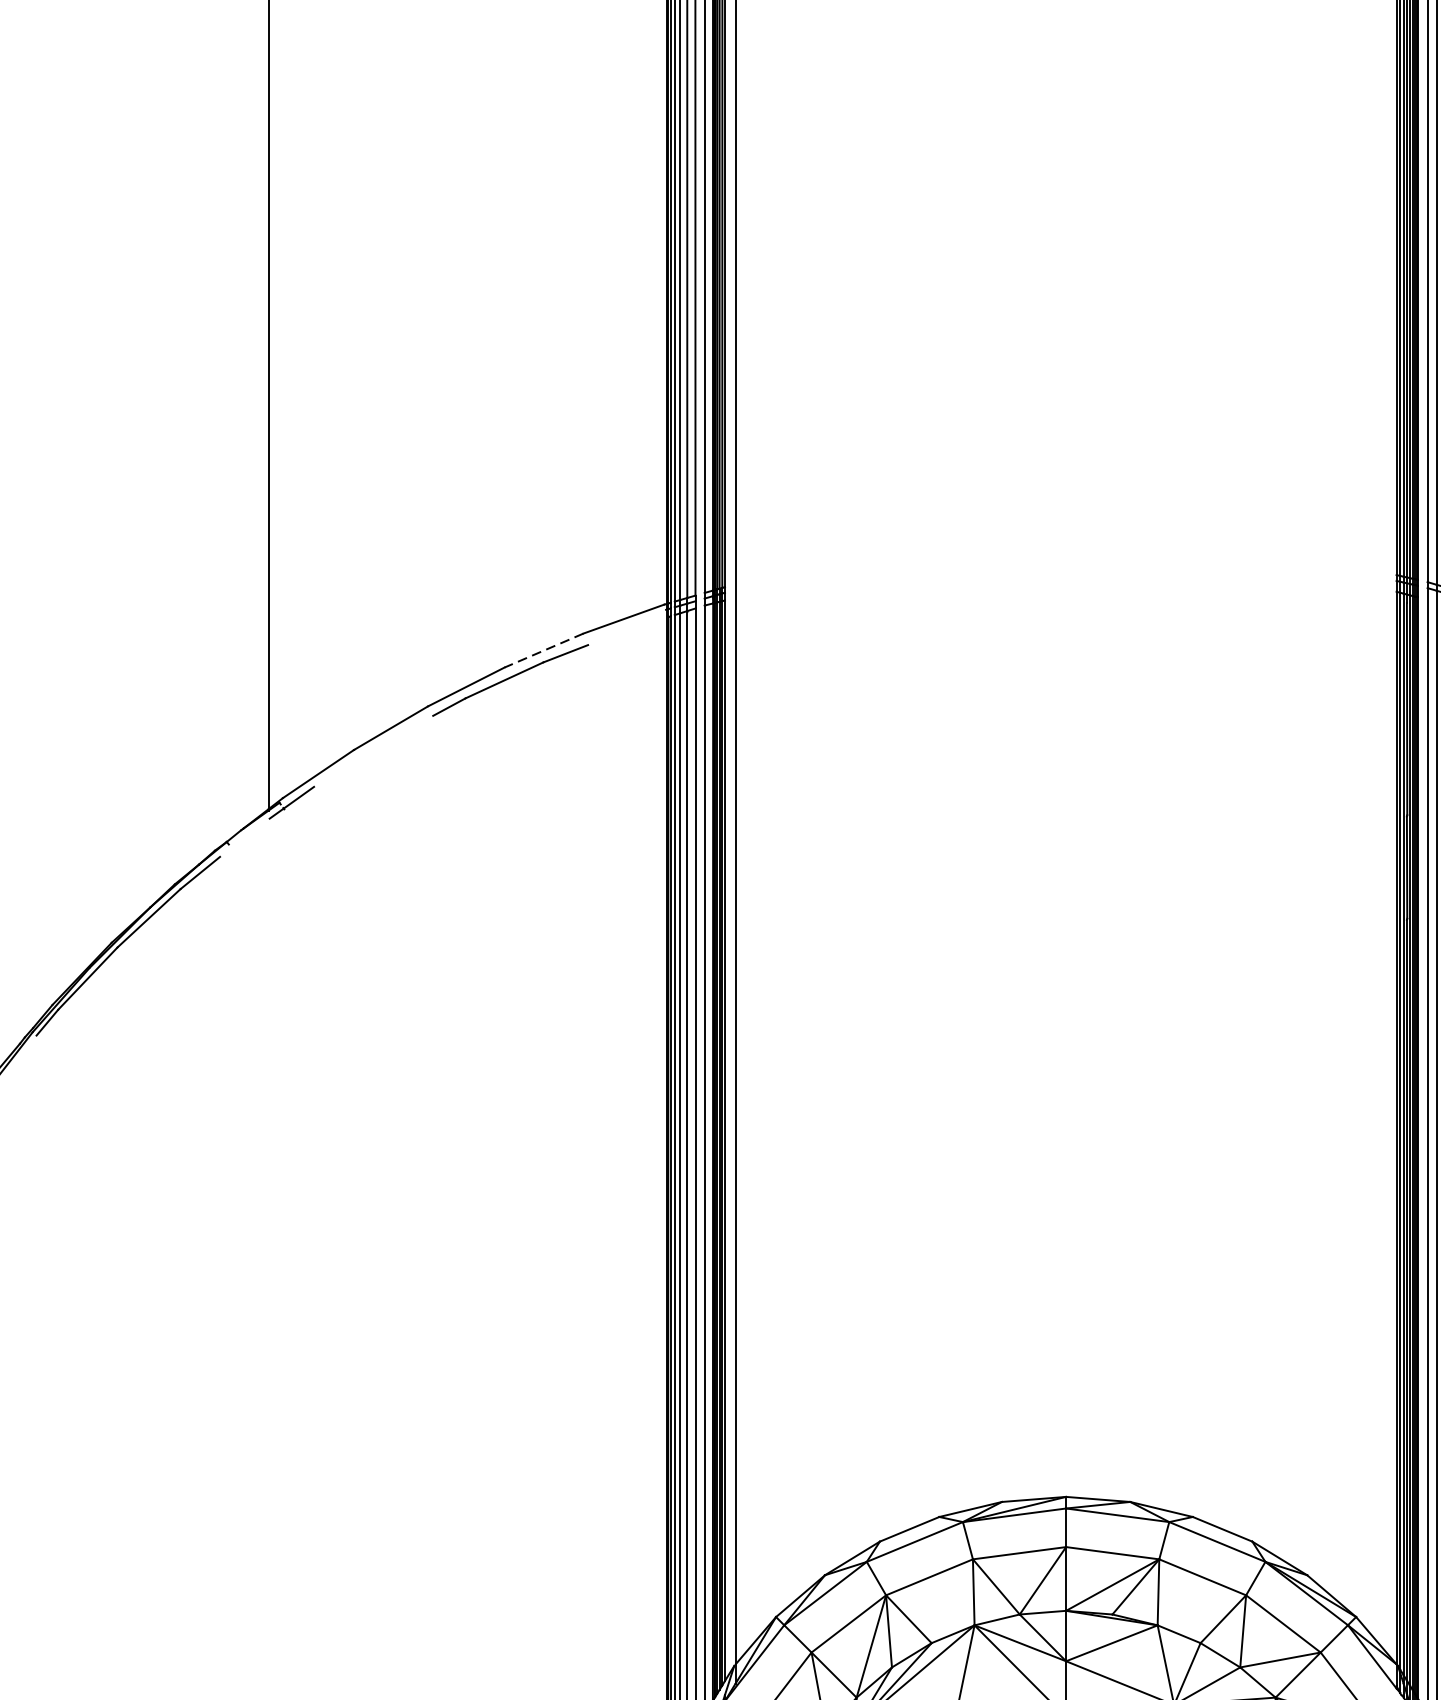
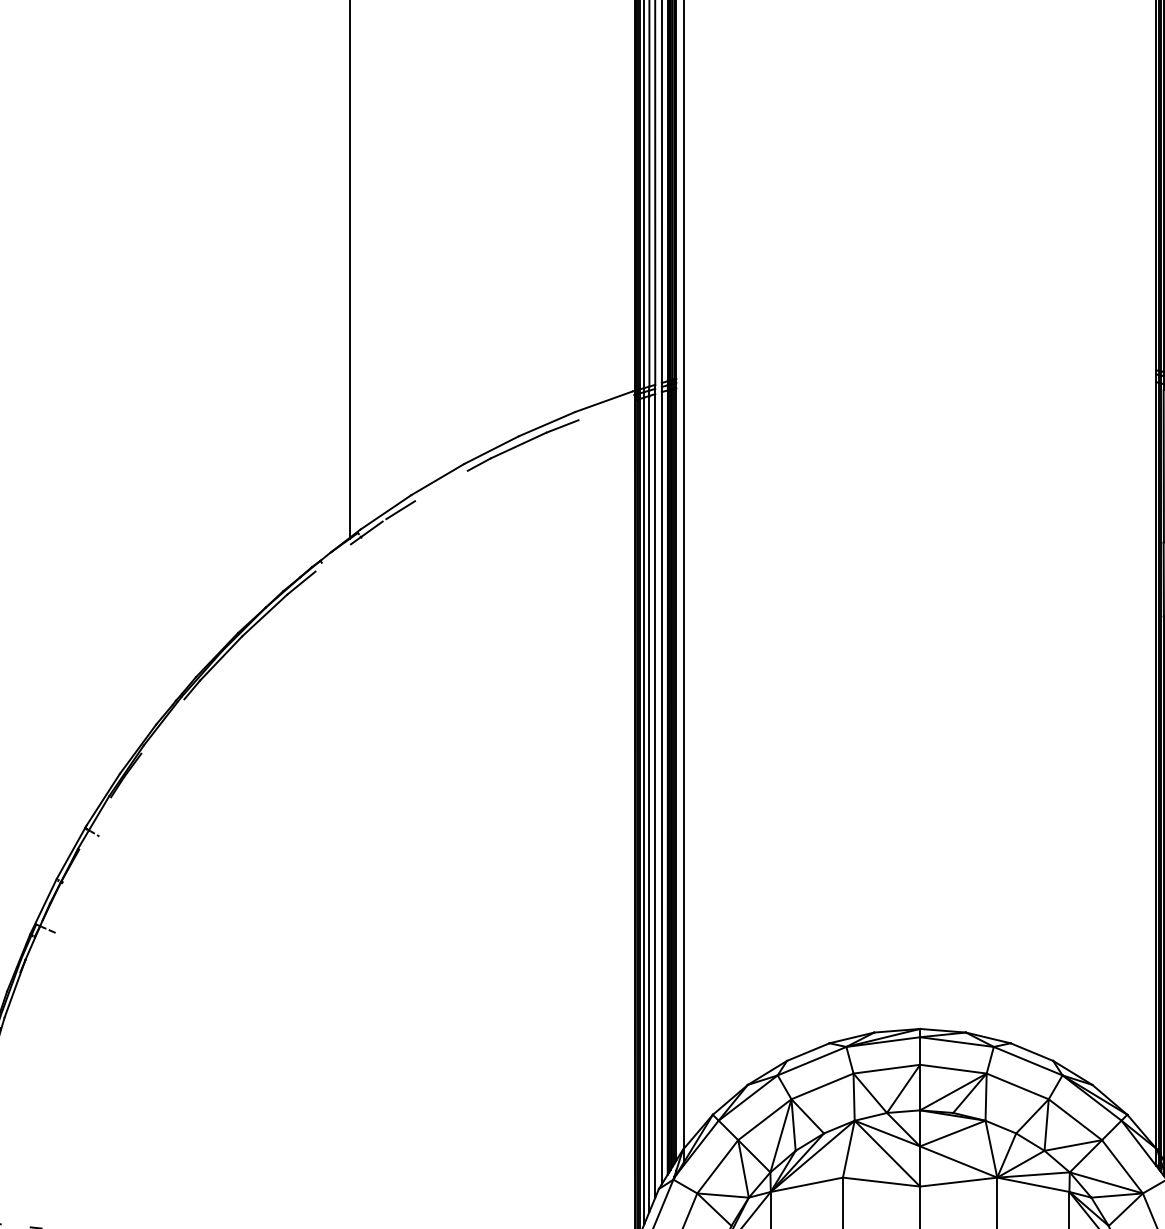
line: (544, 651) -> (547, 424), dashed -> solid
line: (338, 771) -> (400, 510), added

